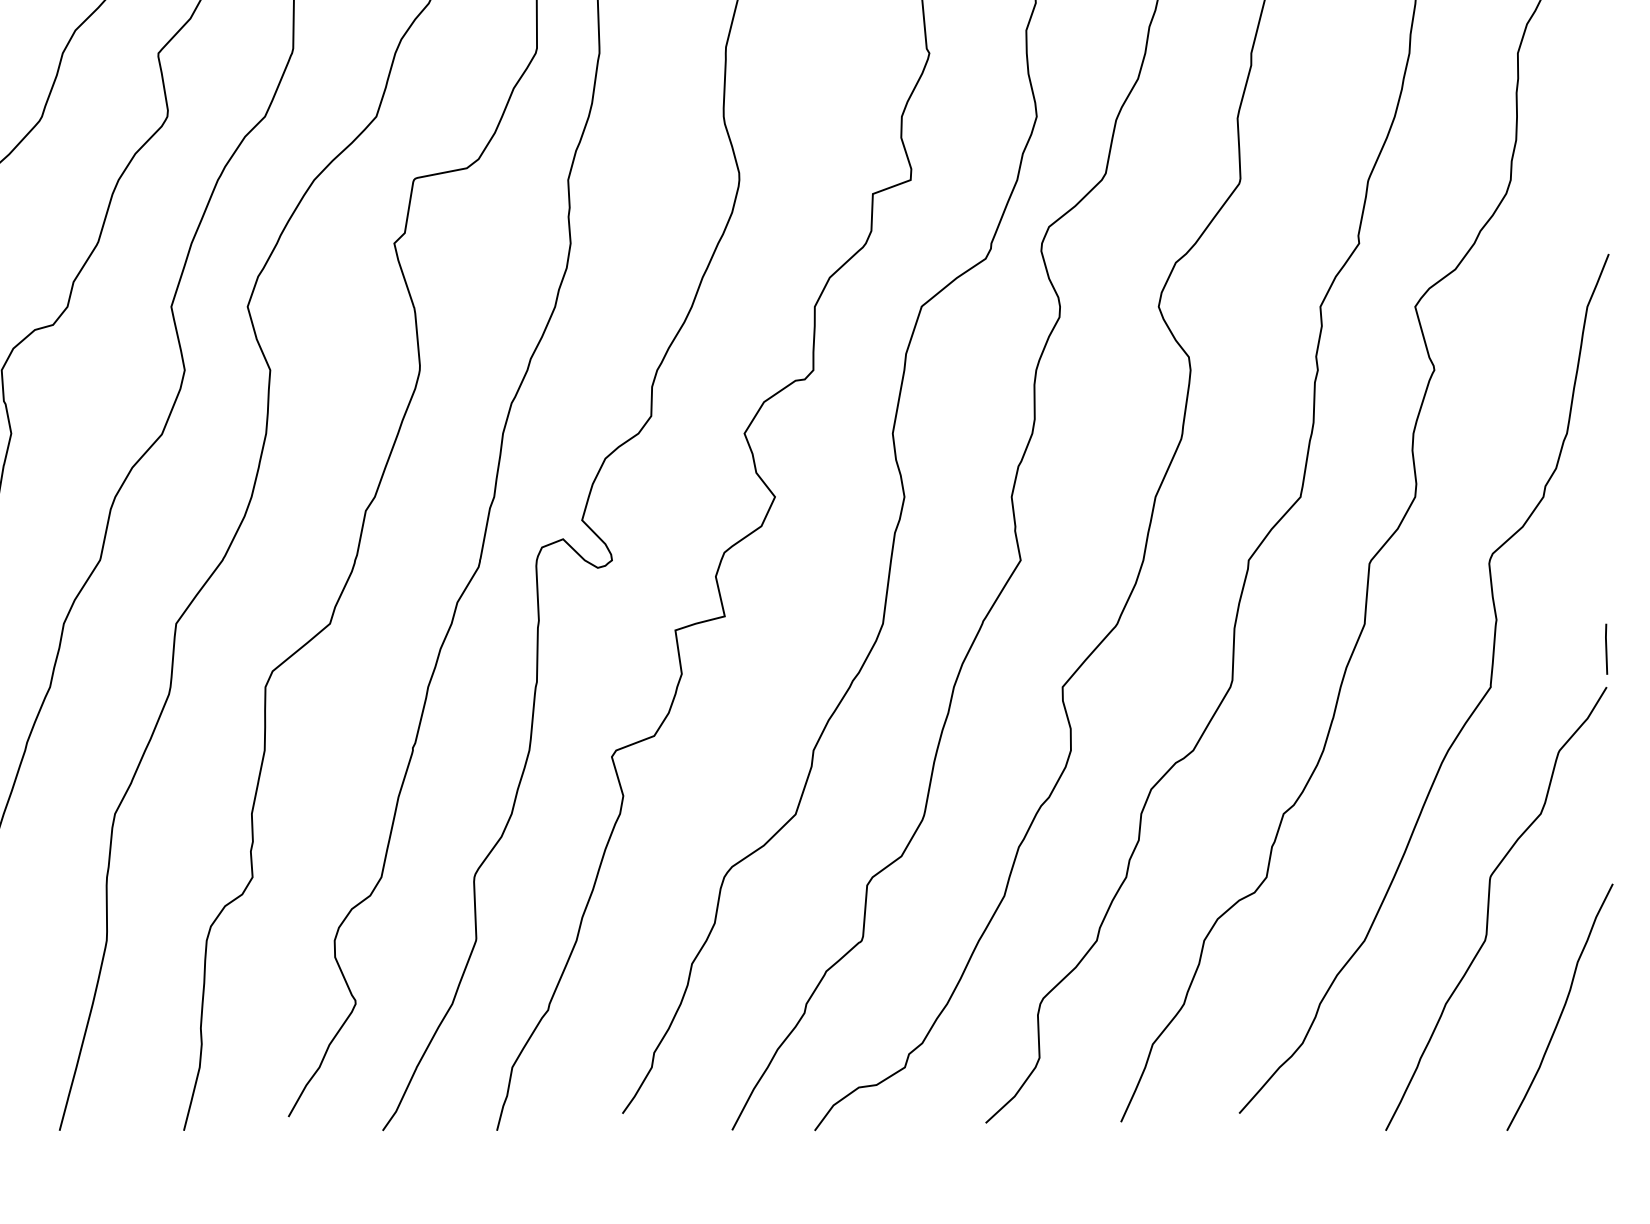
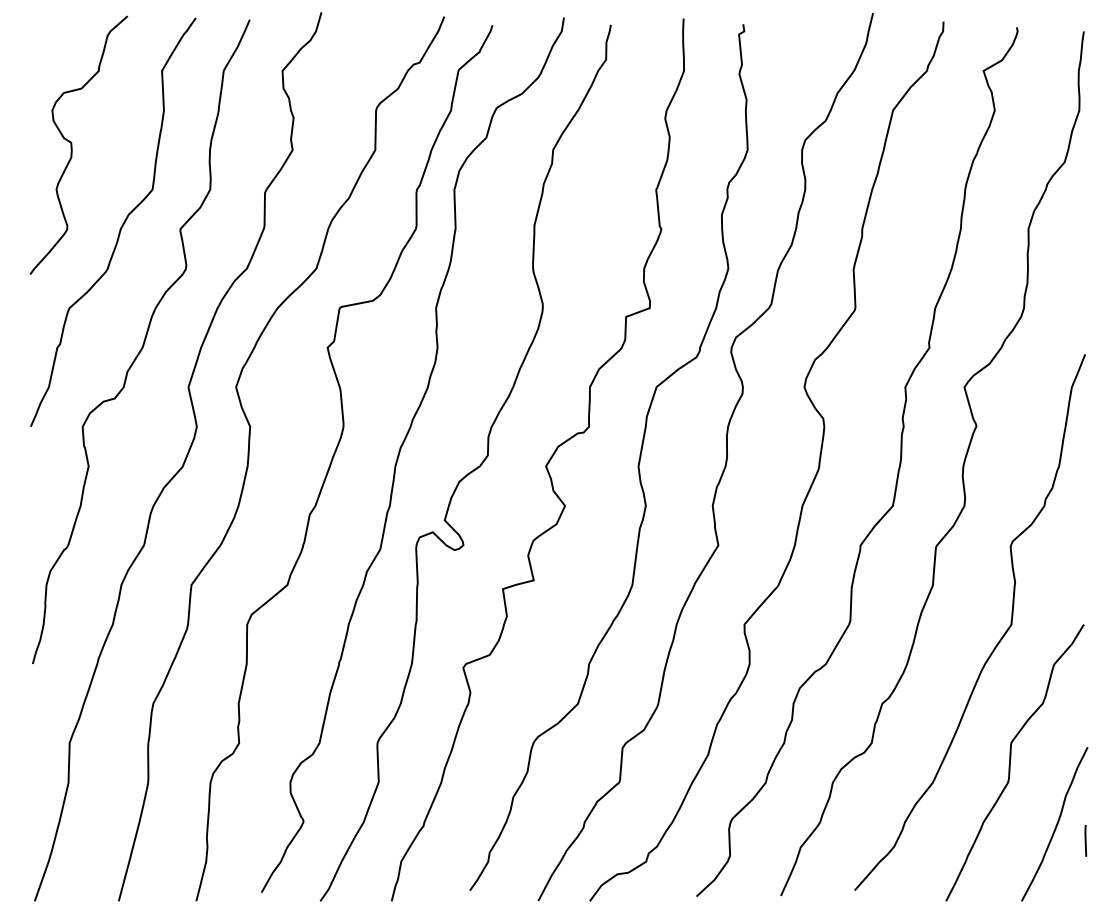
line: (1606, 648) -> (1085, 840), moved

